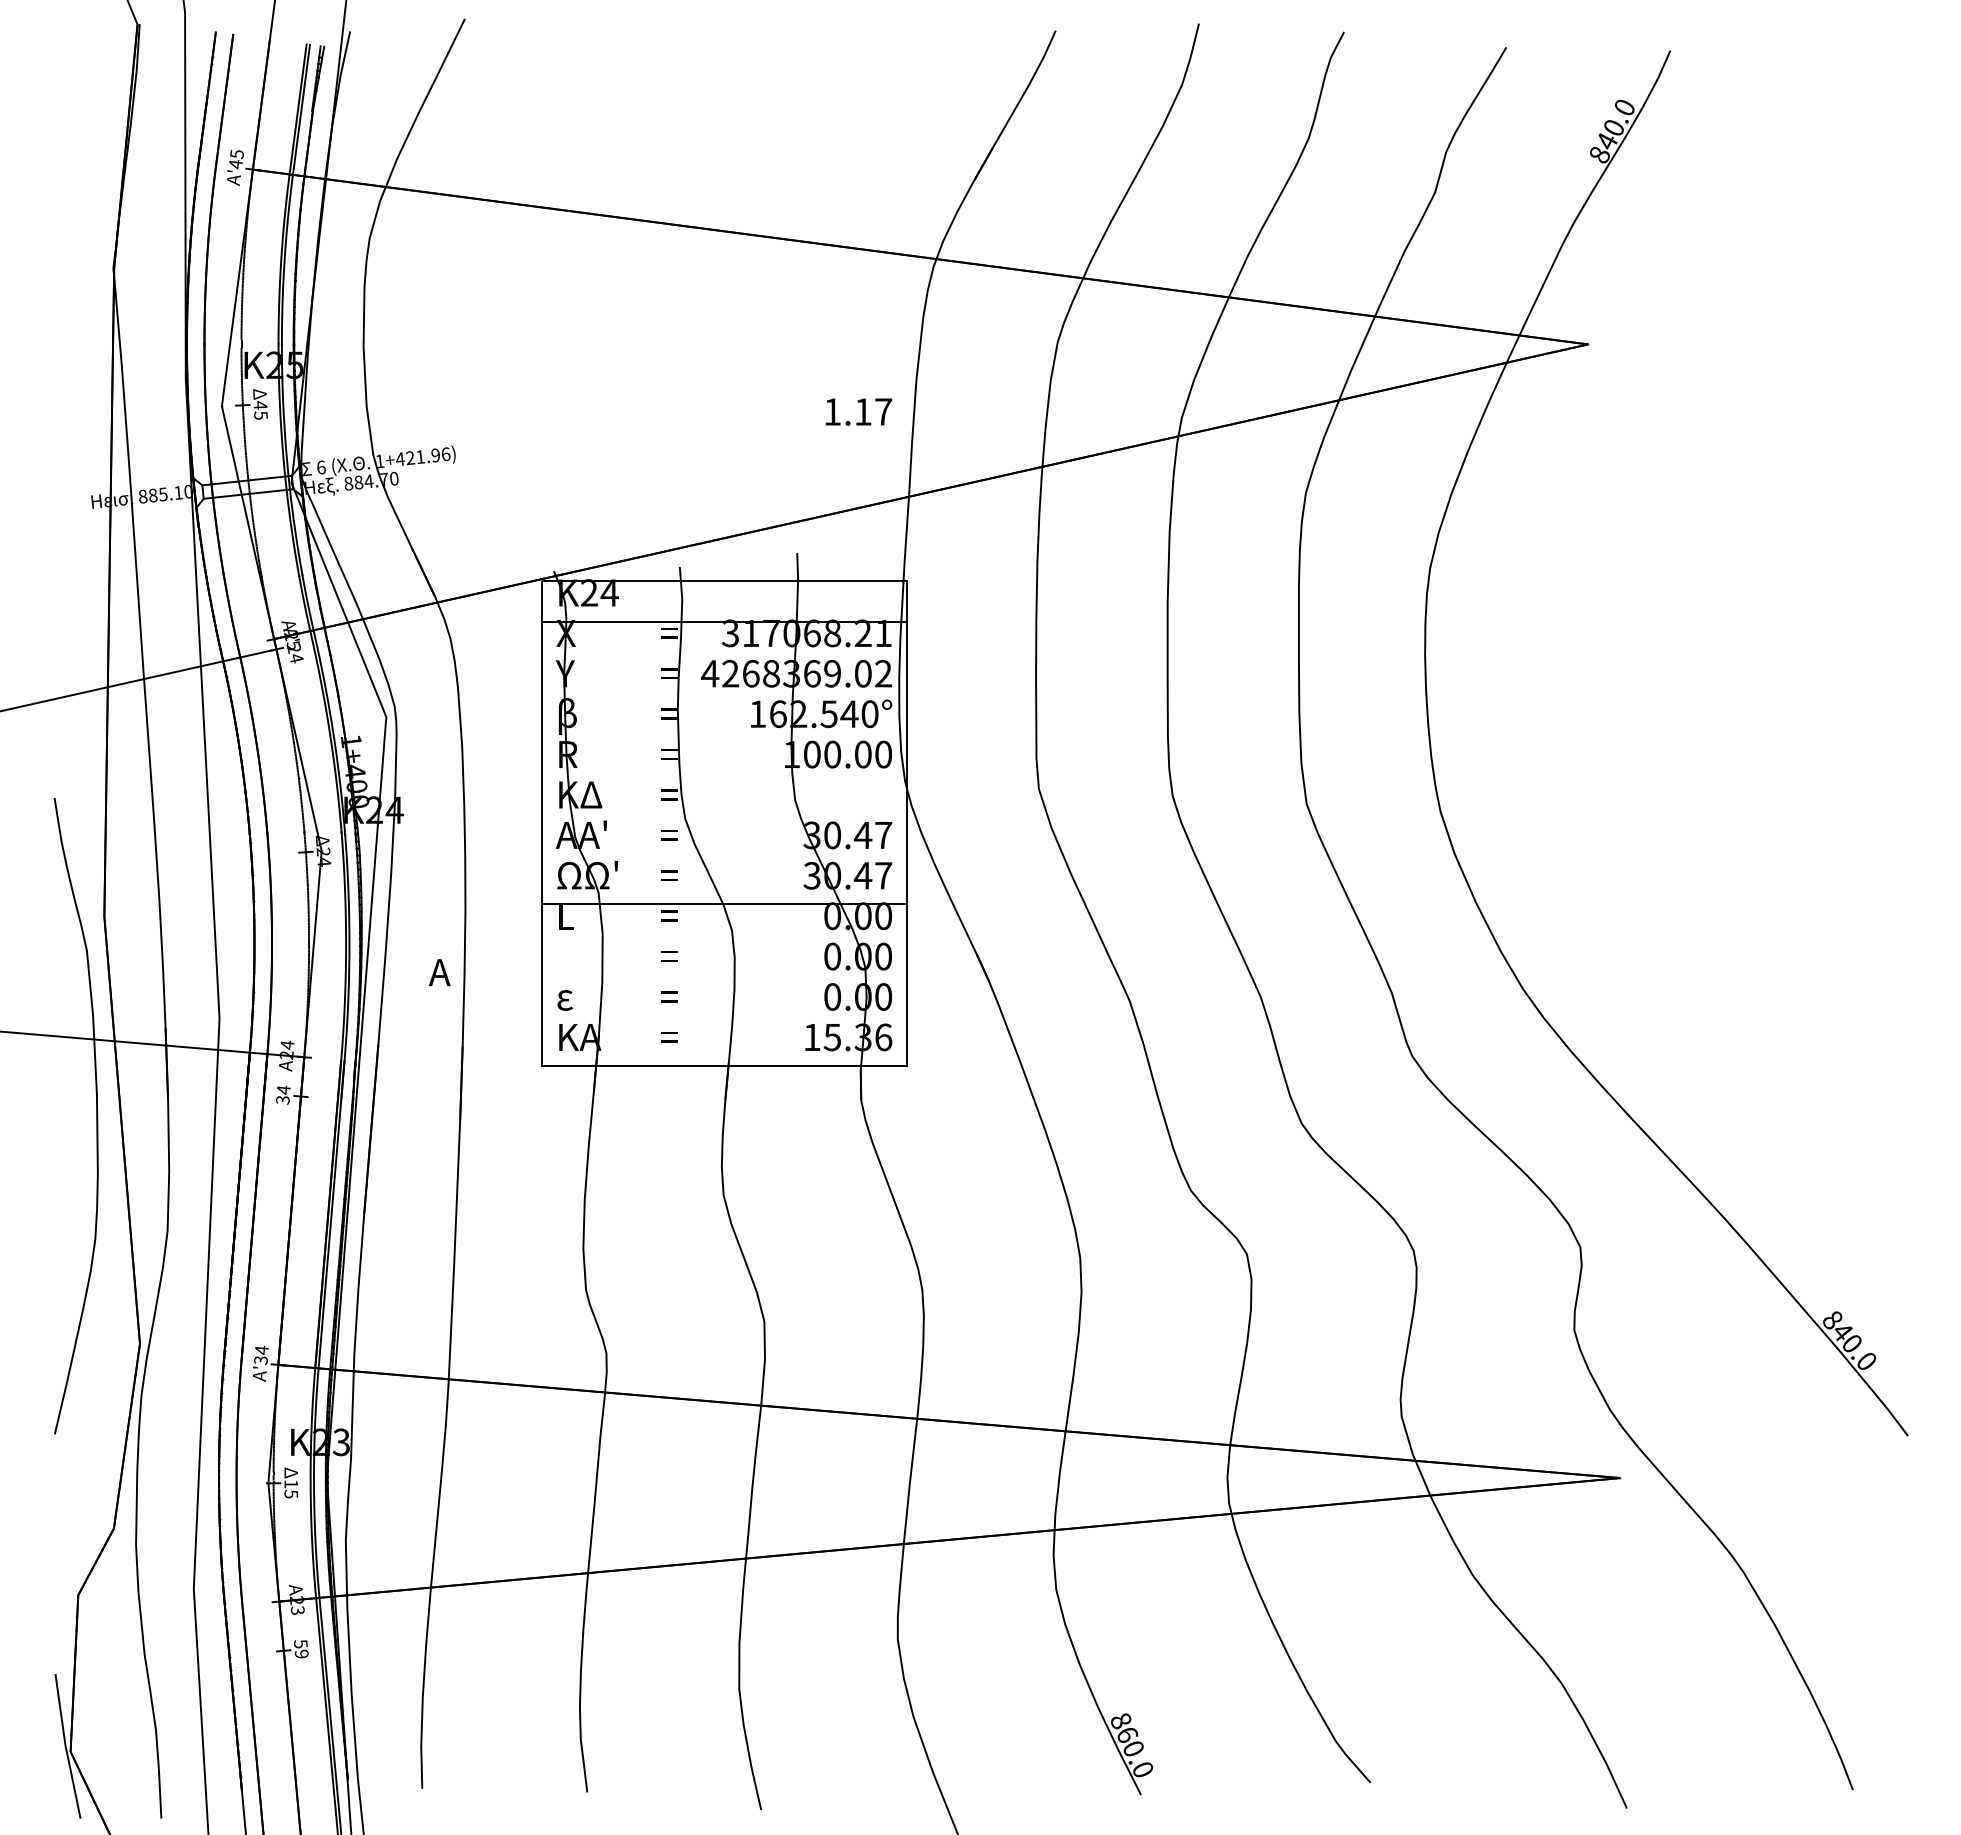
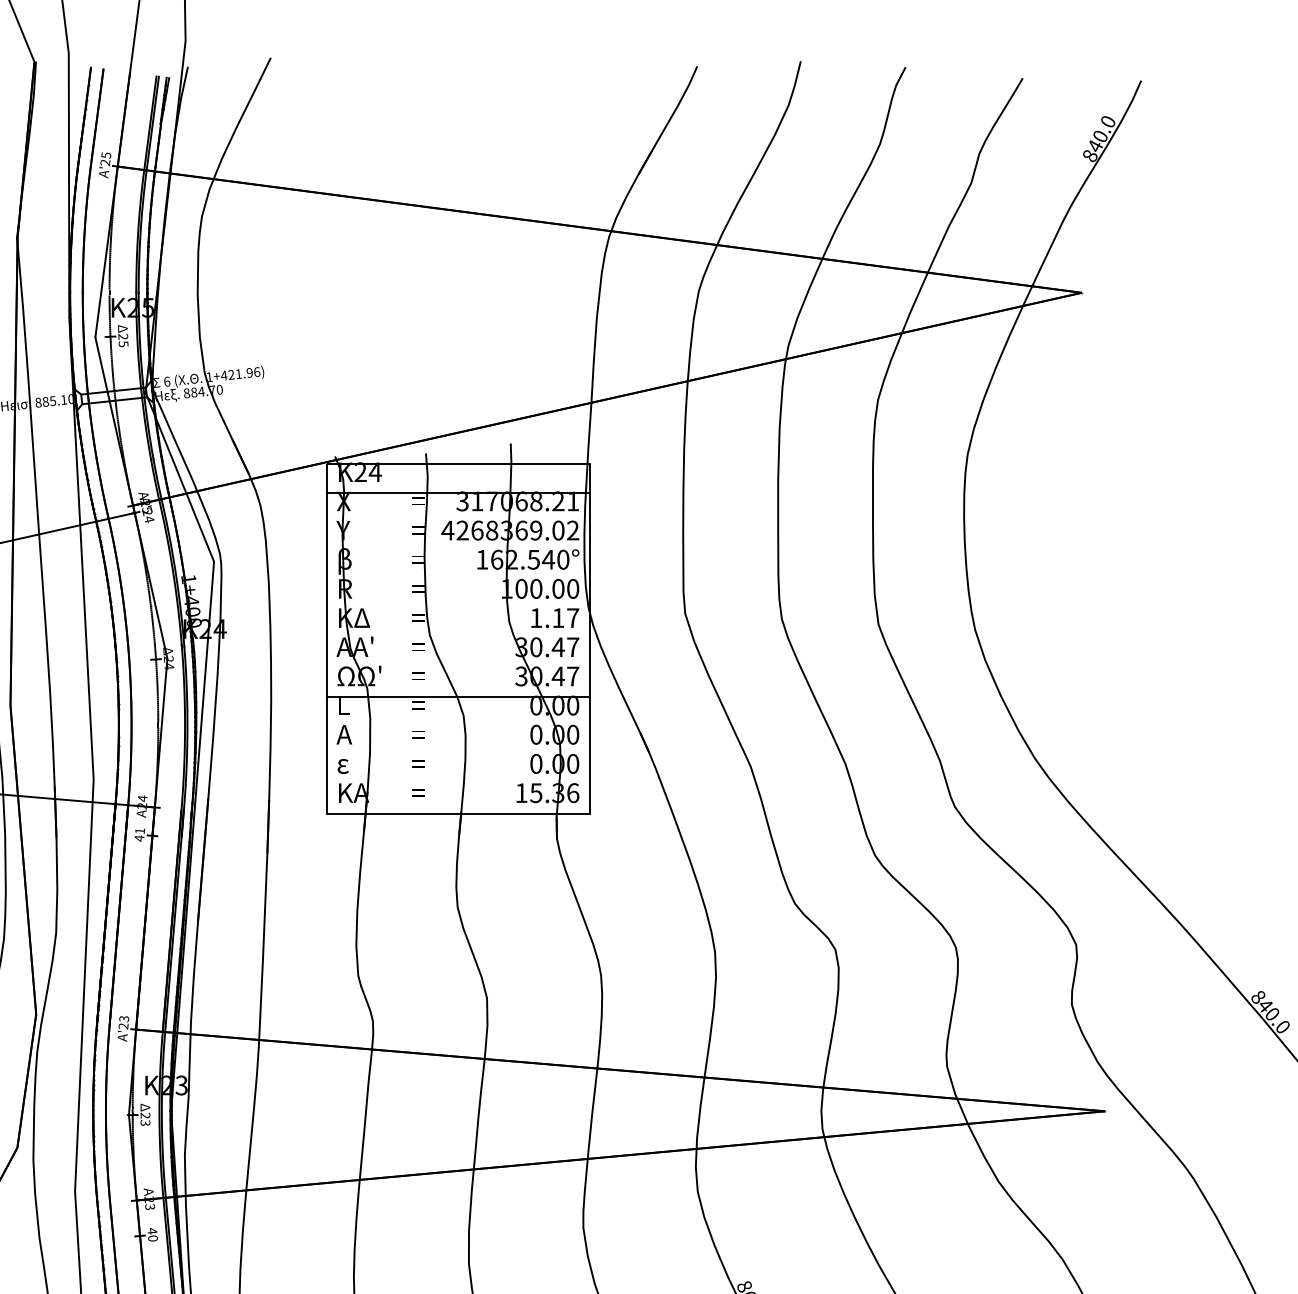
text: (235, 164) -> (105, 162), '45 -> '25
text: (260, 404) -> (123, 336), 45 -> 25
text: (858, 411) -> (554, 617), moved
text: (439, 972) -> (344, 734), moved
text: (283, 1094) -> (139, 834), 34 -> 41
text: (261, 1355) -> (123, 1022), '34 -> '23
text: (291, 1489) -> (145, 1119), 15 -> 23
text: (301, 1648) -> (152, 1234), 59 -> 40

